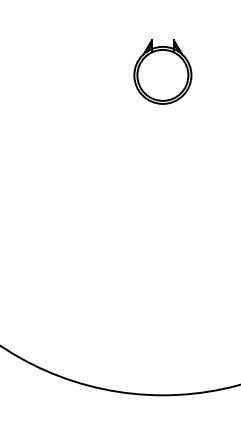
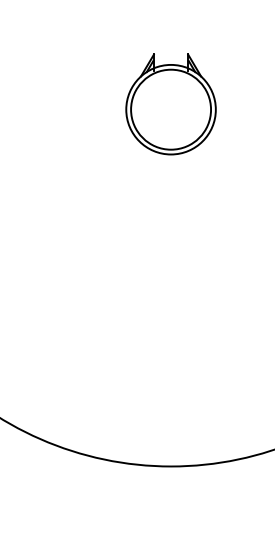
part: (163, 71) -> (171, 103), size x1.4

